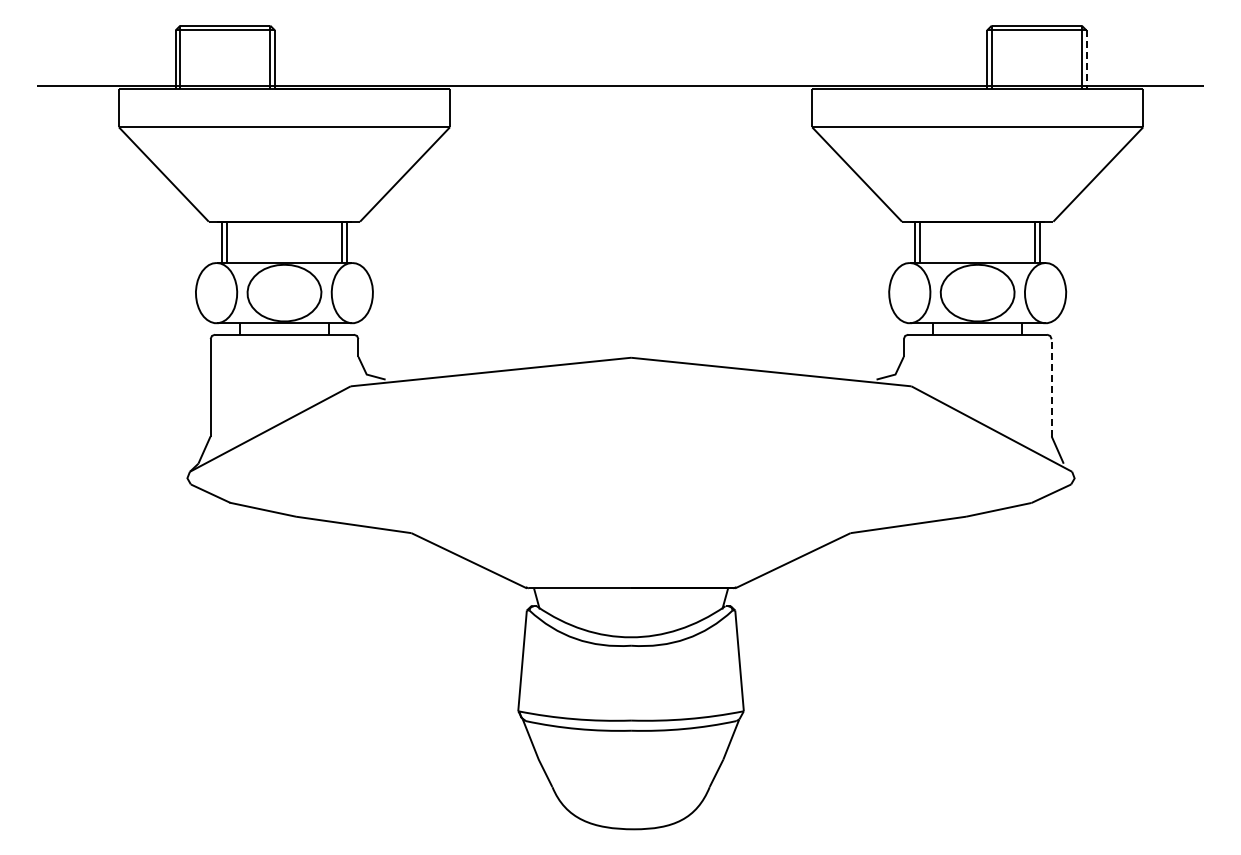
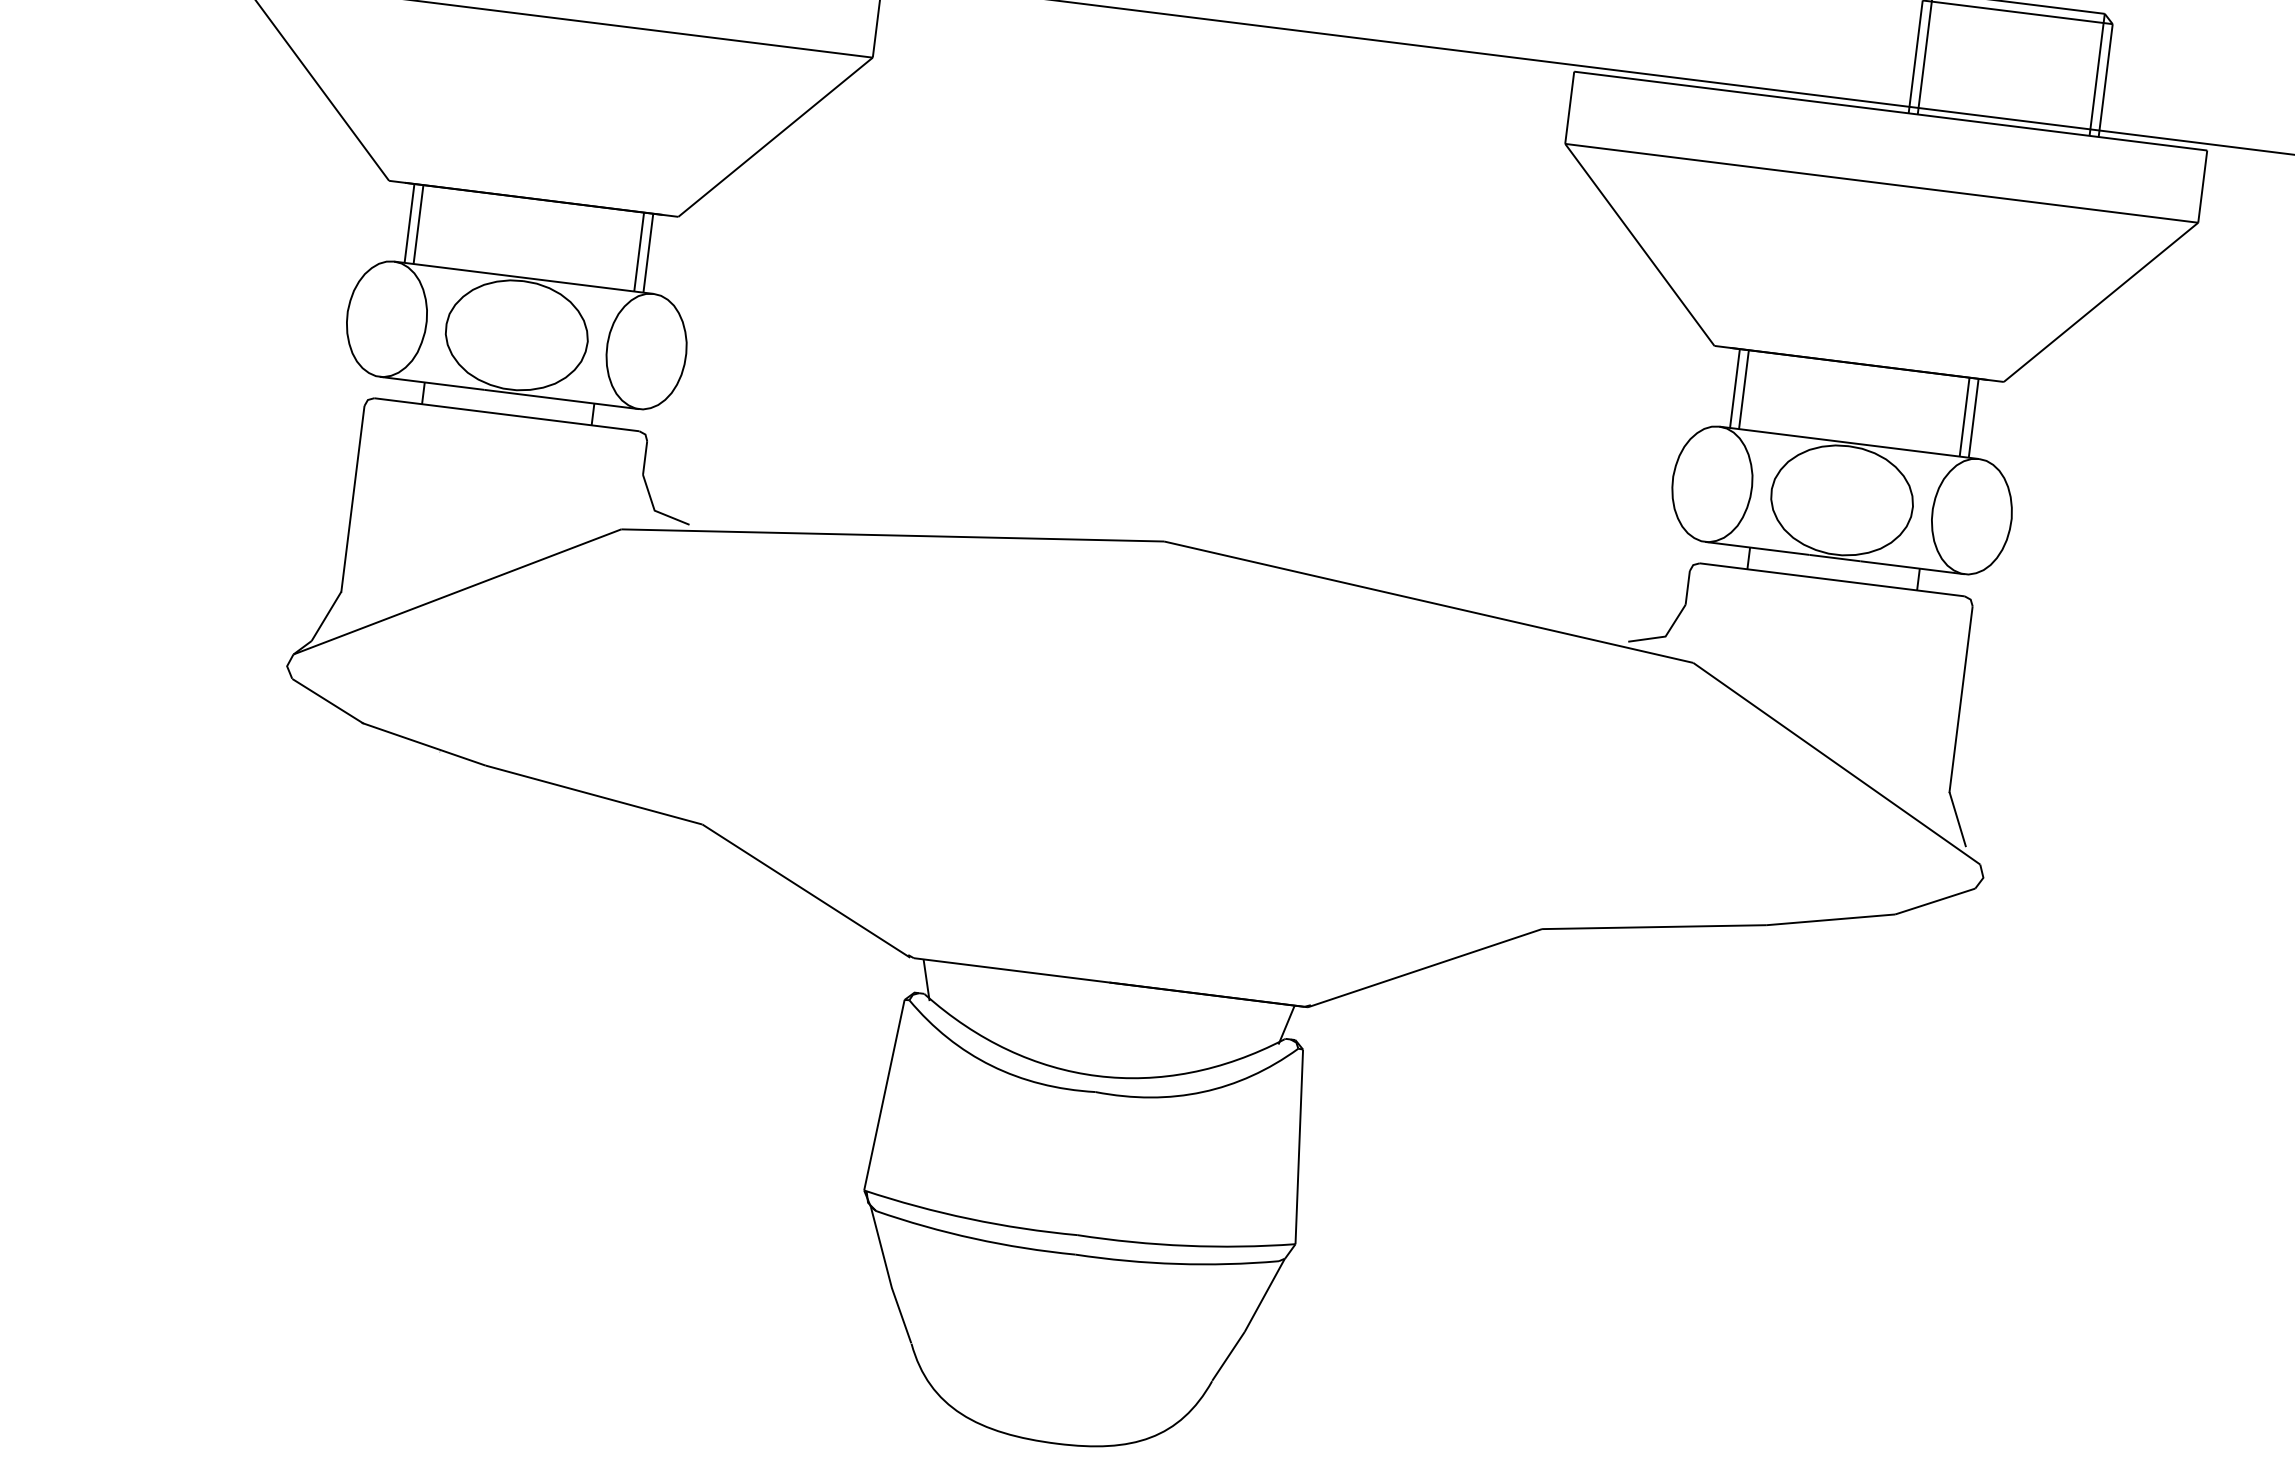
line: (1086, 59) -> (2105, 79), dashed -> solid
line: (1051, 388) -> (1960, 700), dashed -> solid

